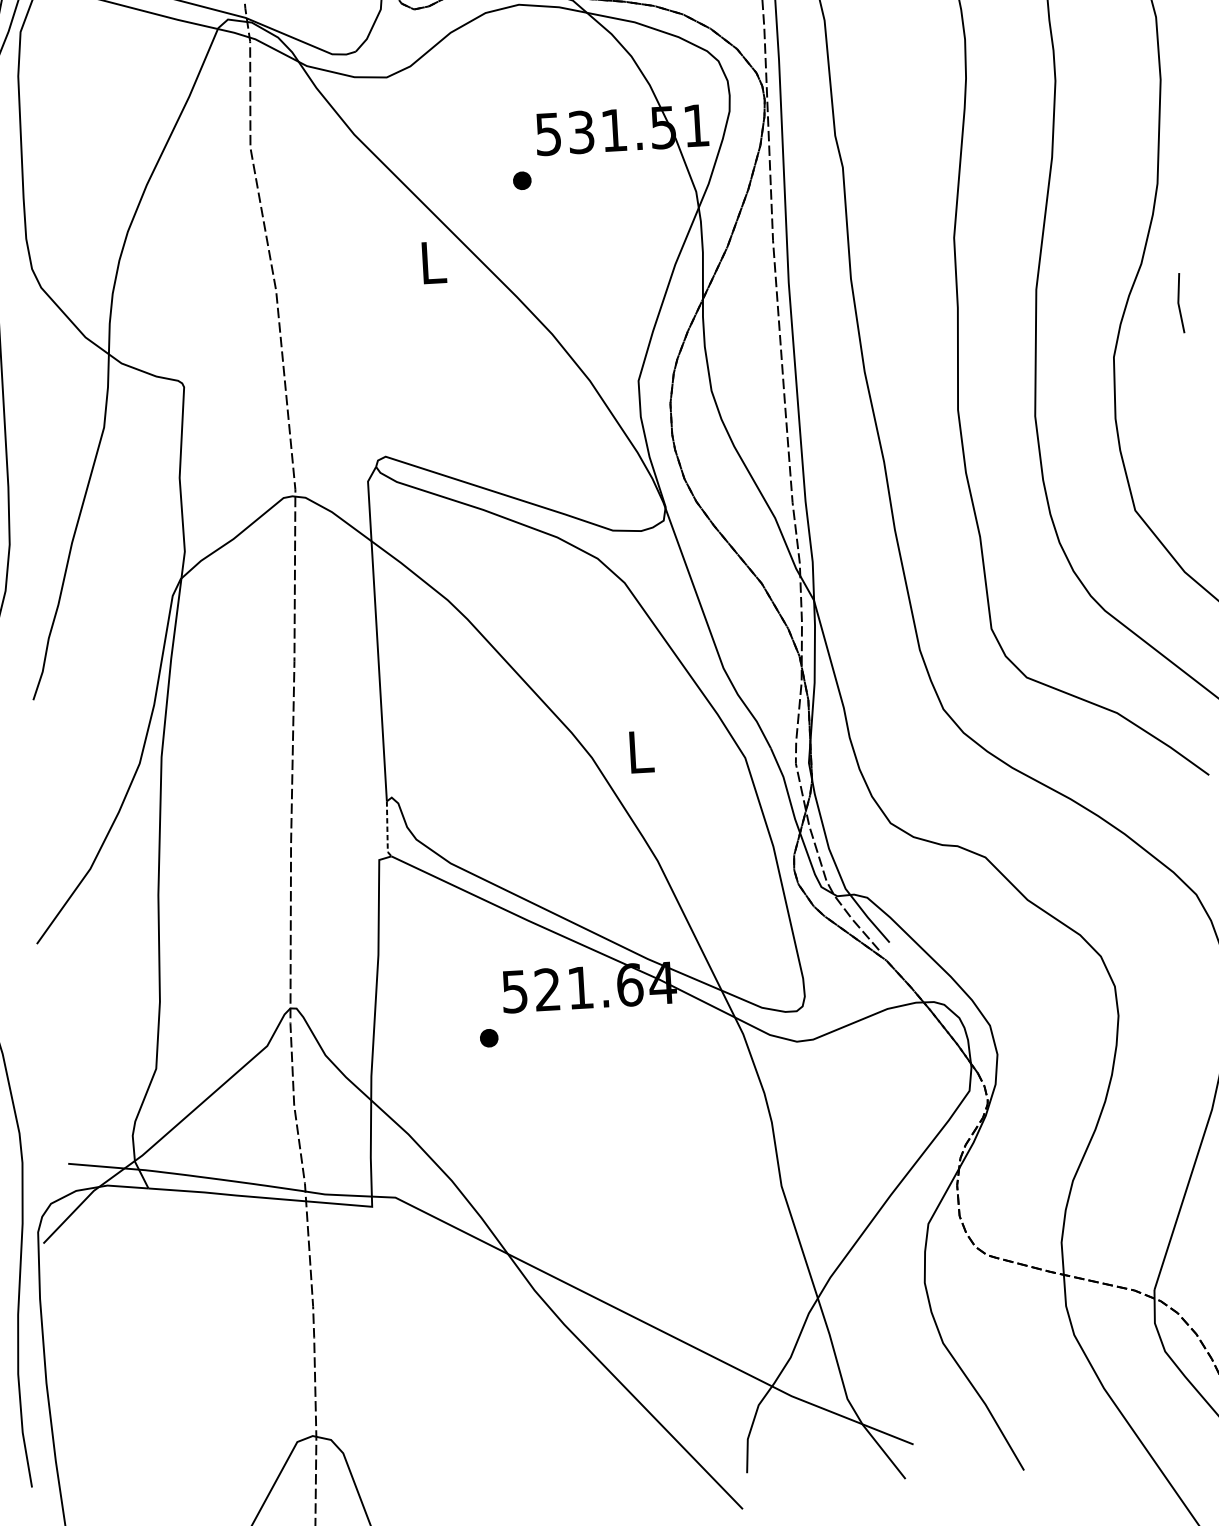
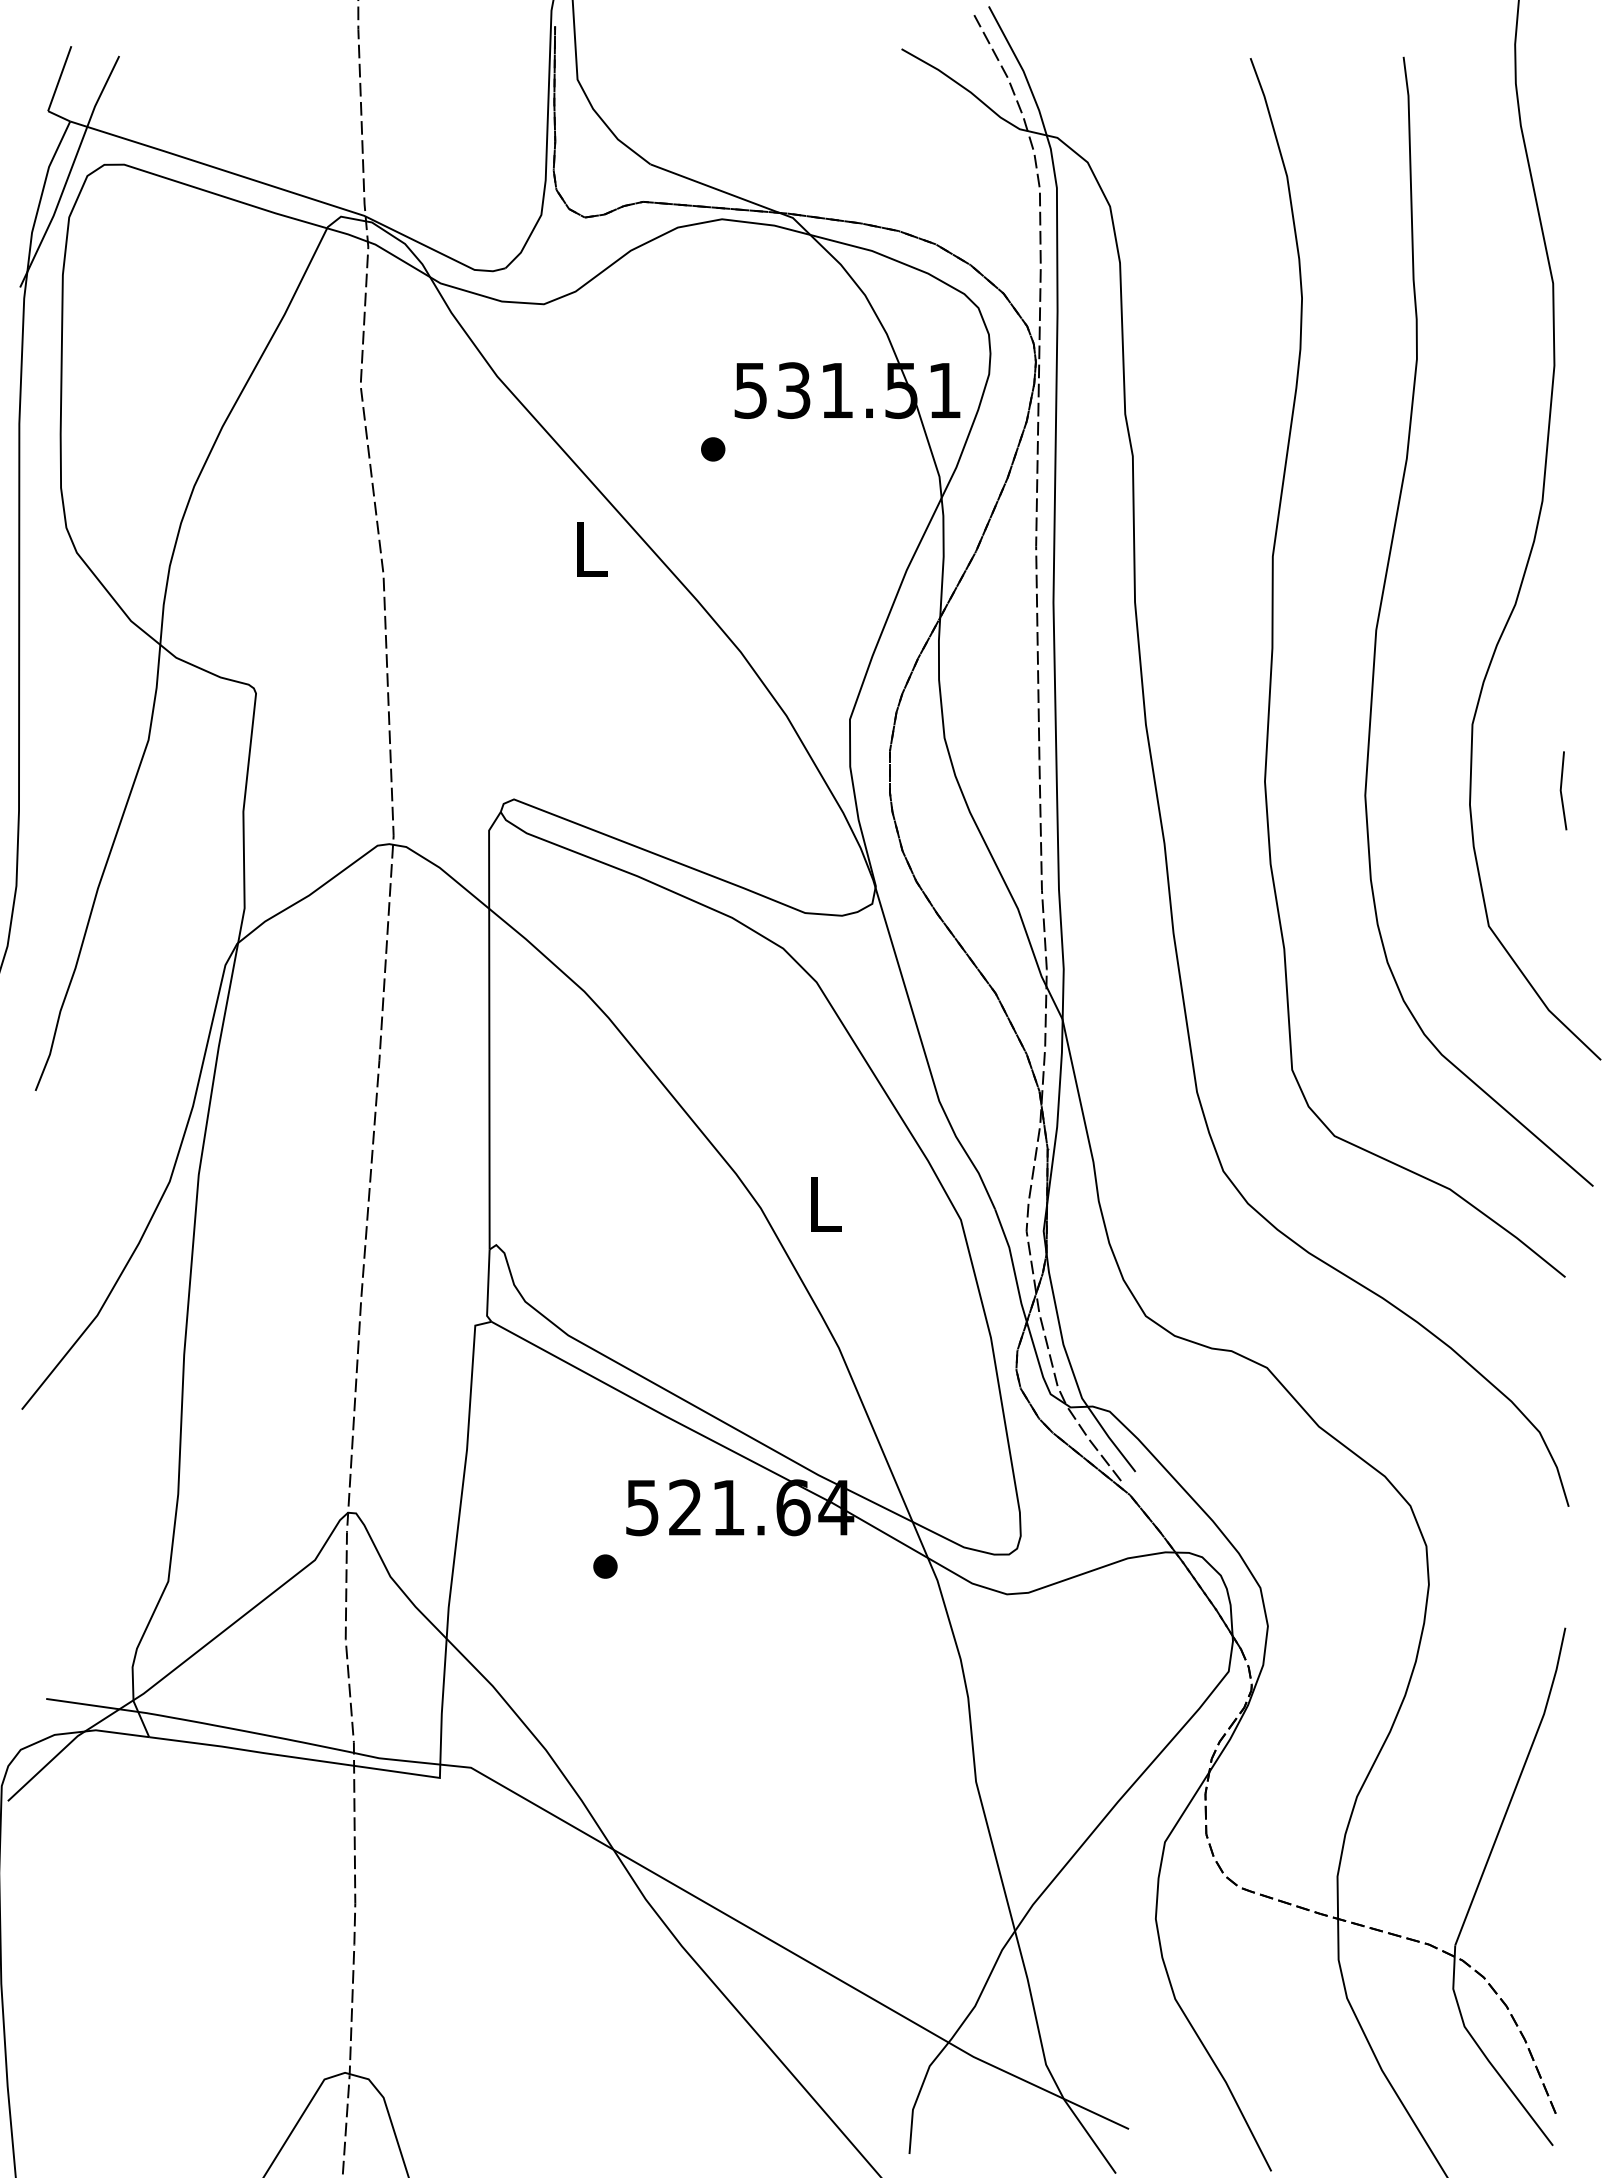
line: (1178, 303) -> (1561, 790), moved
line: (387, 830) -> (488, 1287), dashed -> solid

